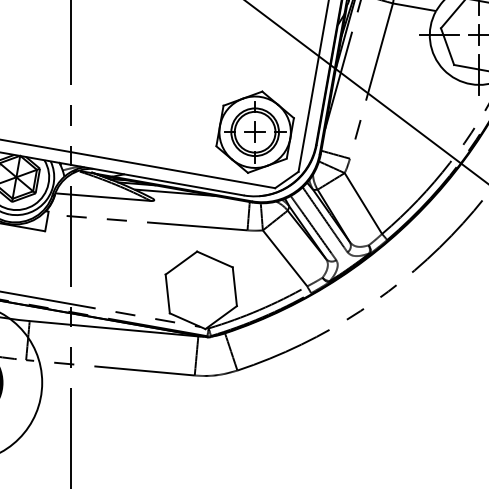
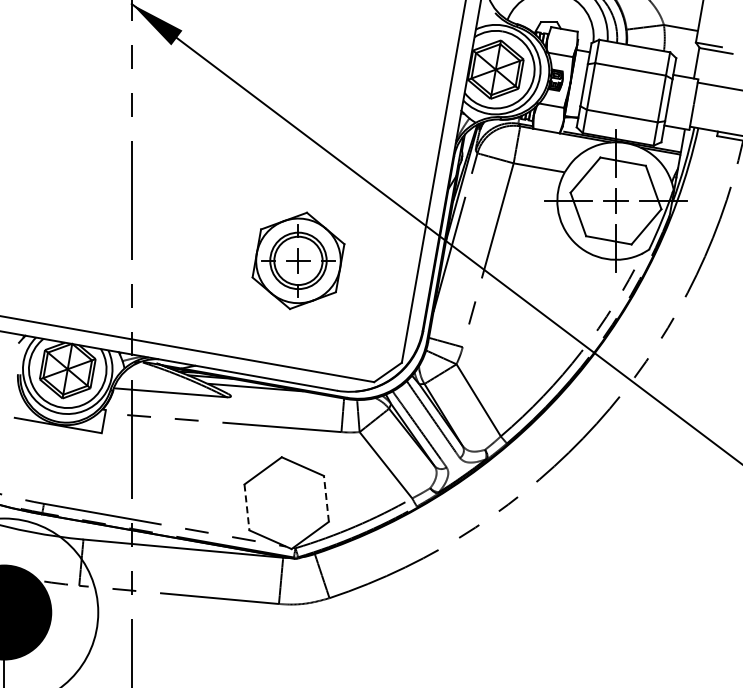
part: (255, 131) -> (298, 260), moved
line: (234, 286) -> (326, 498), solid -> dashed
line: (168, 294) -> (247, 507), solid -> dashed

